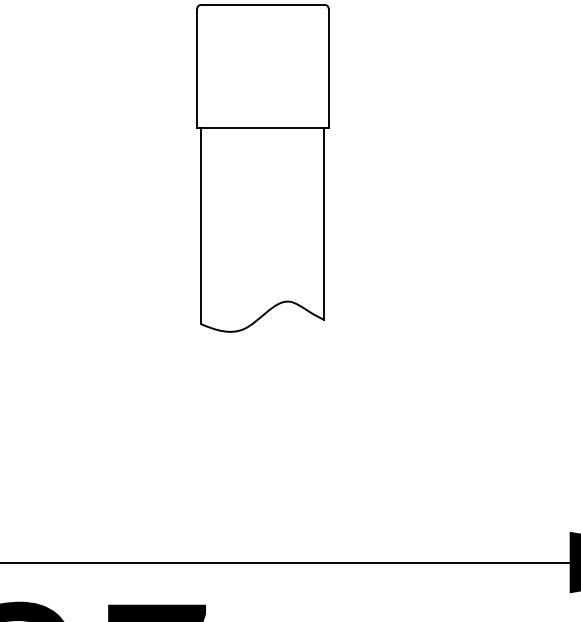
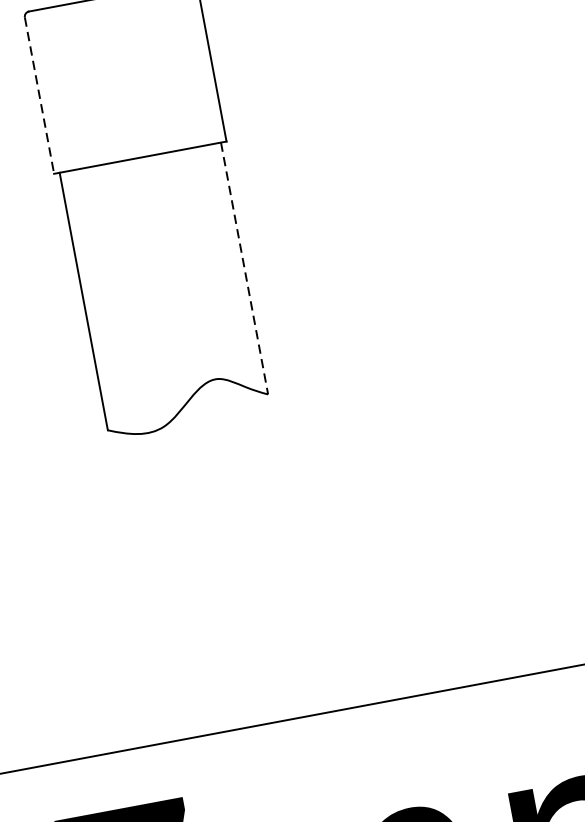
line: (197, 68) -> (39, 95), solid -> dashed
line: (324, 224) -> (244, 269), solid -> dashed

